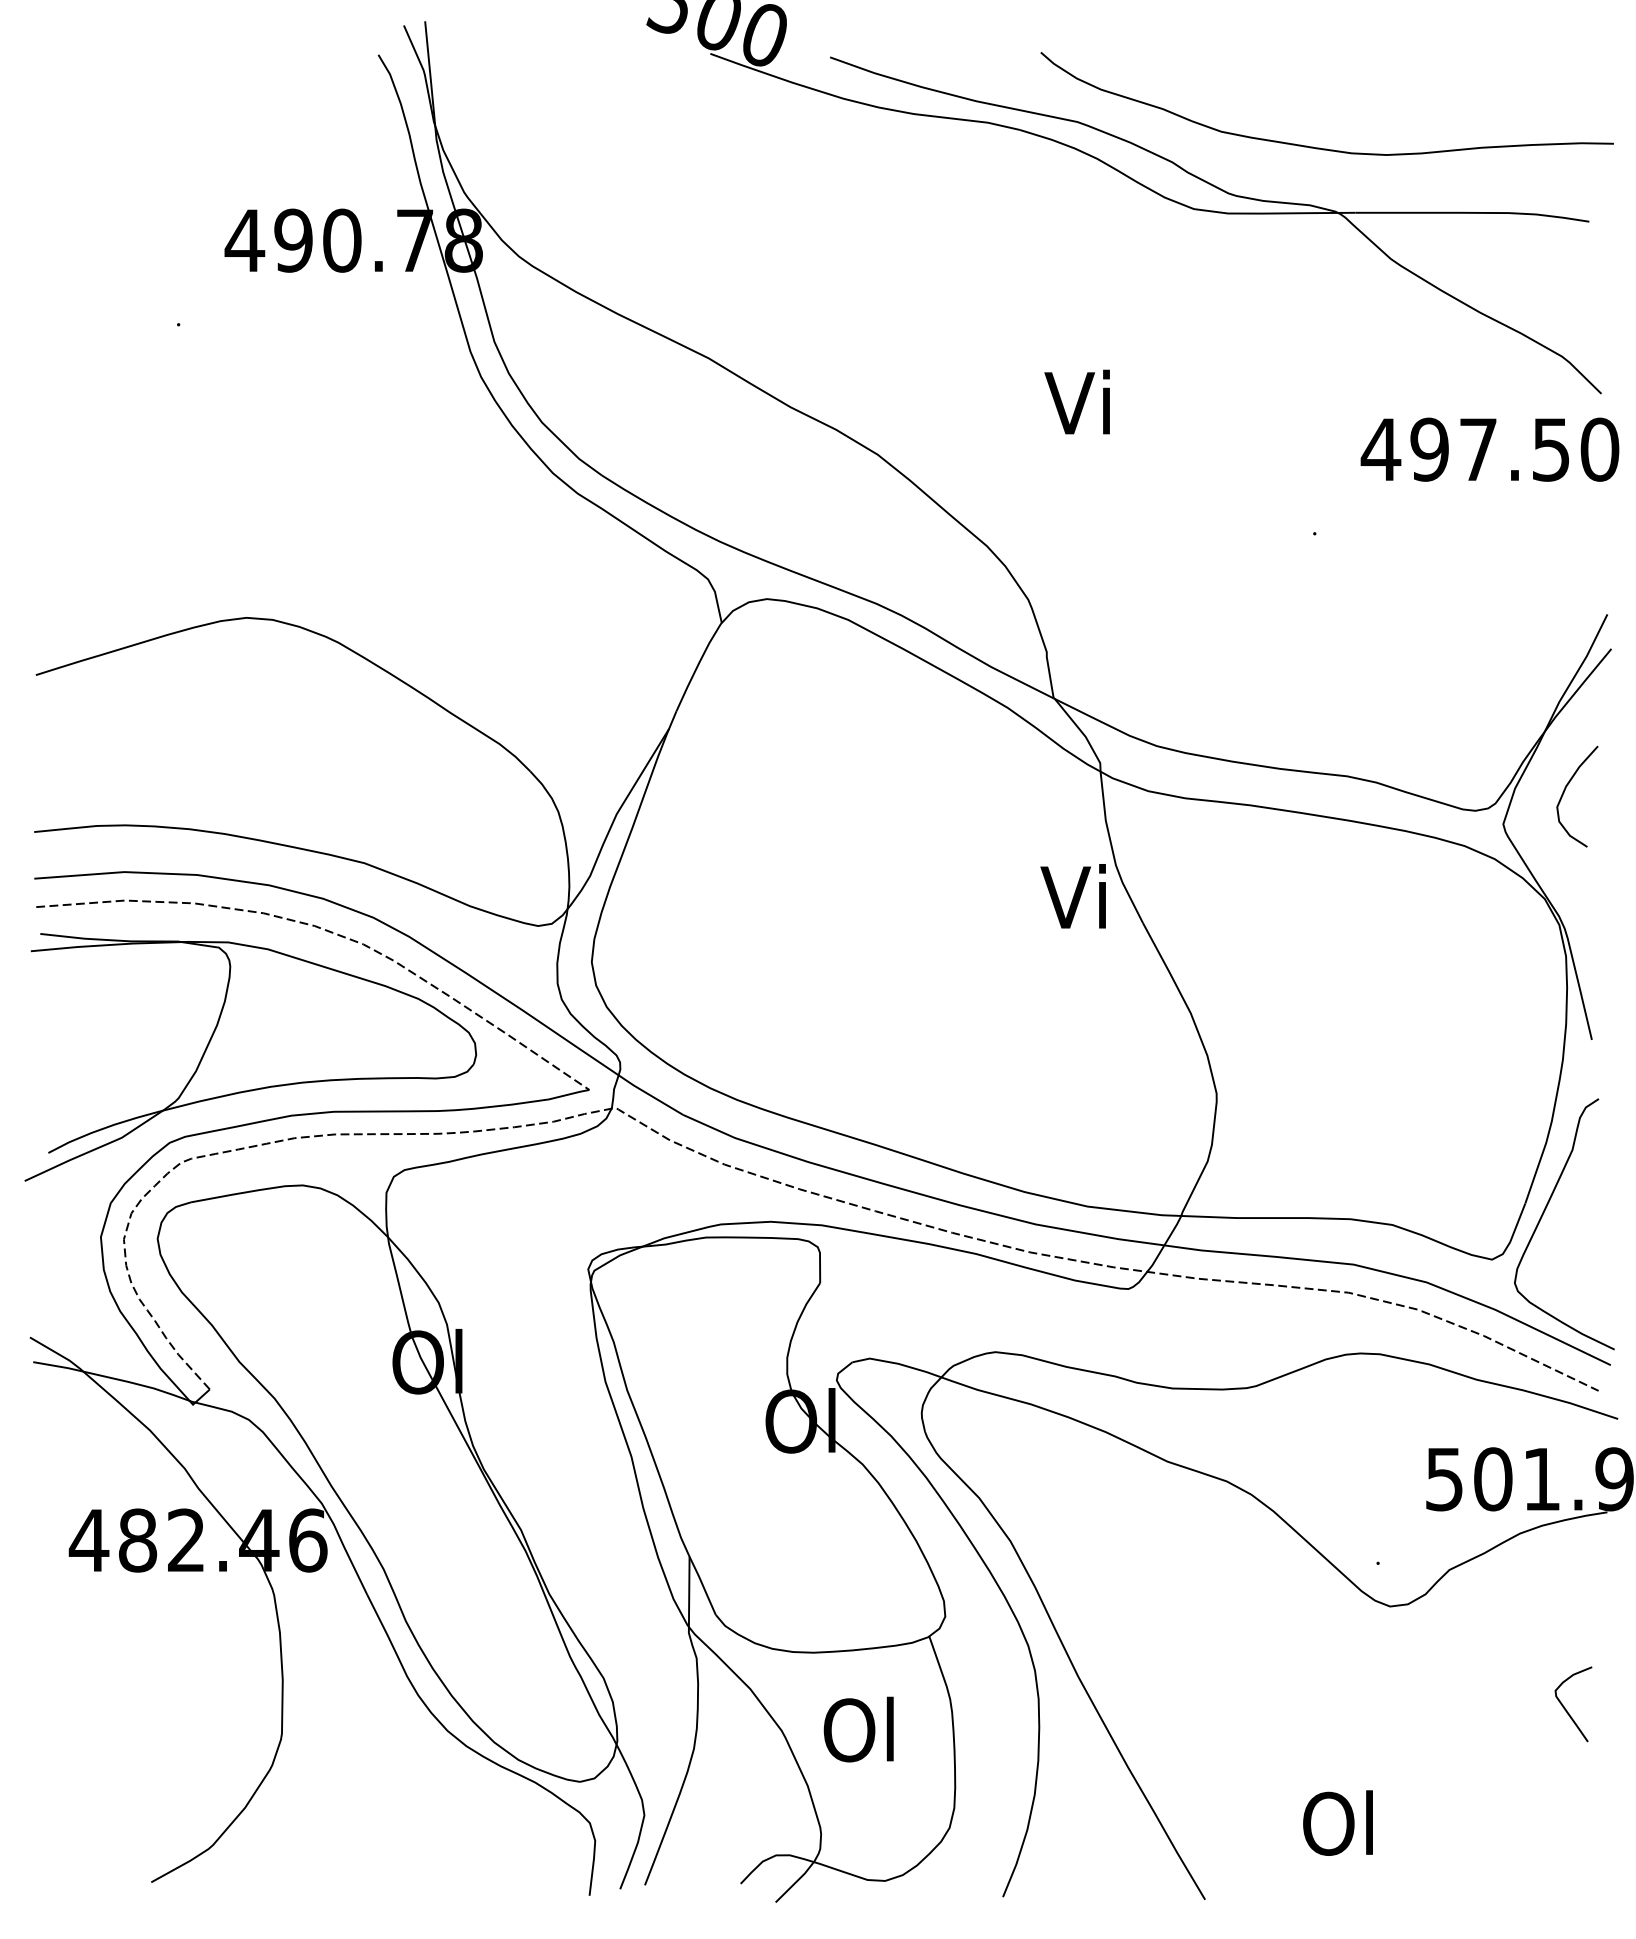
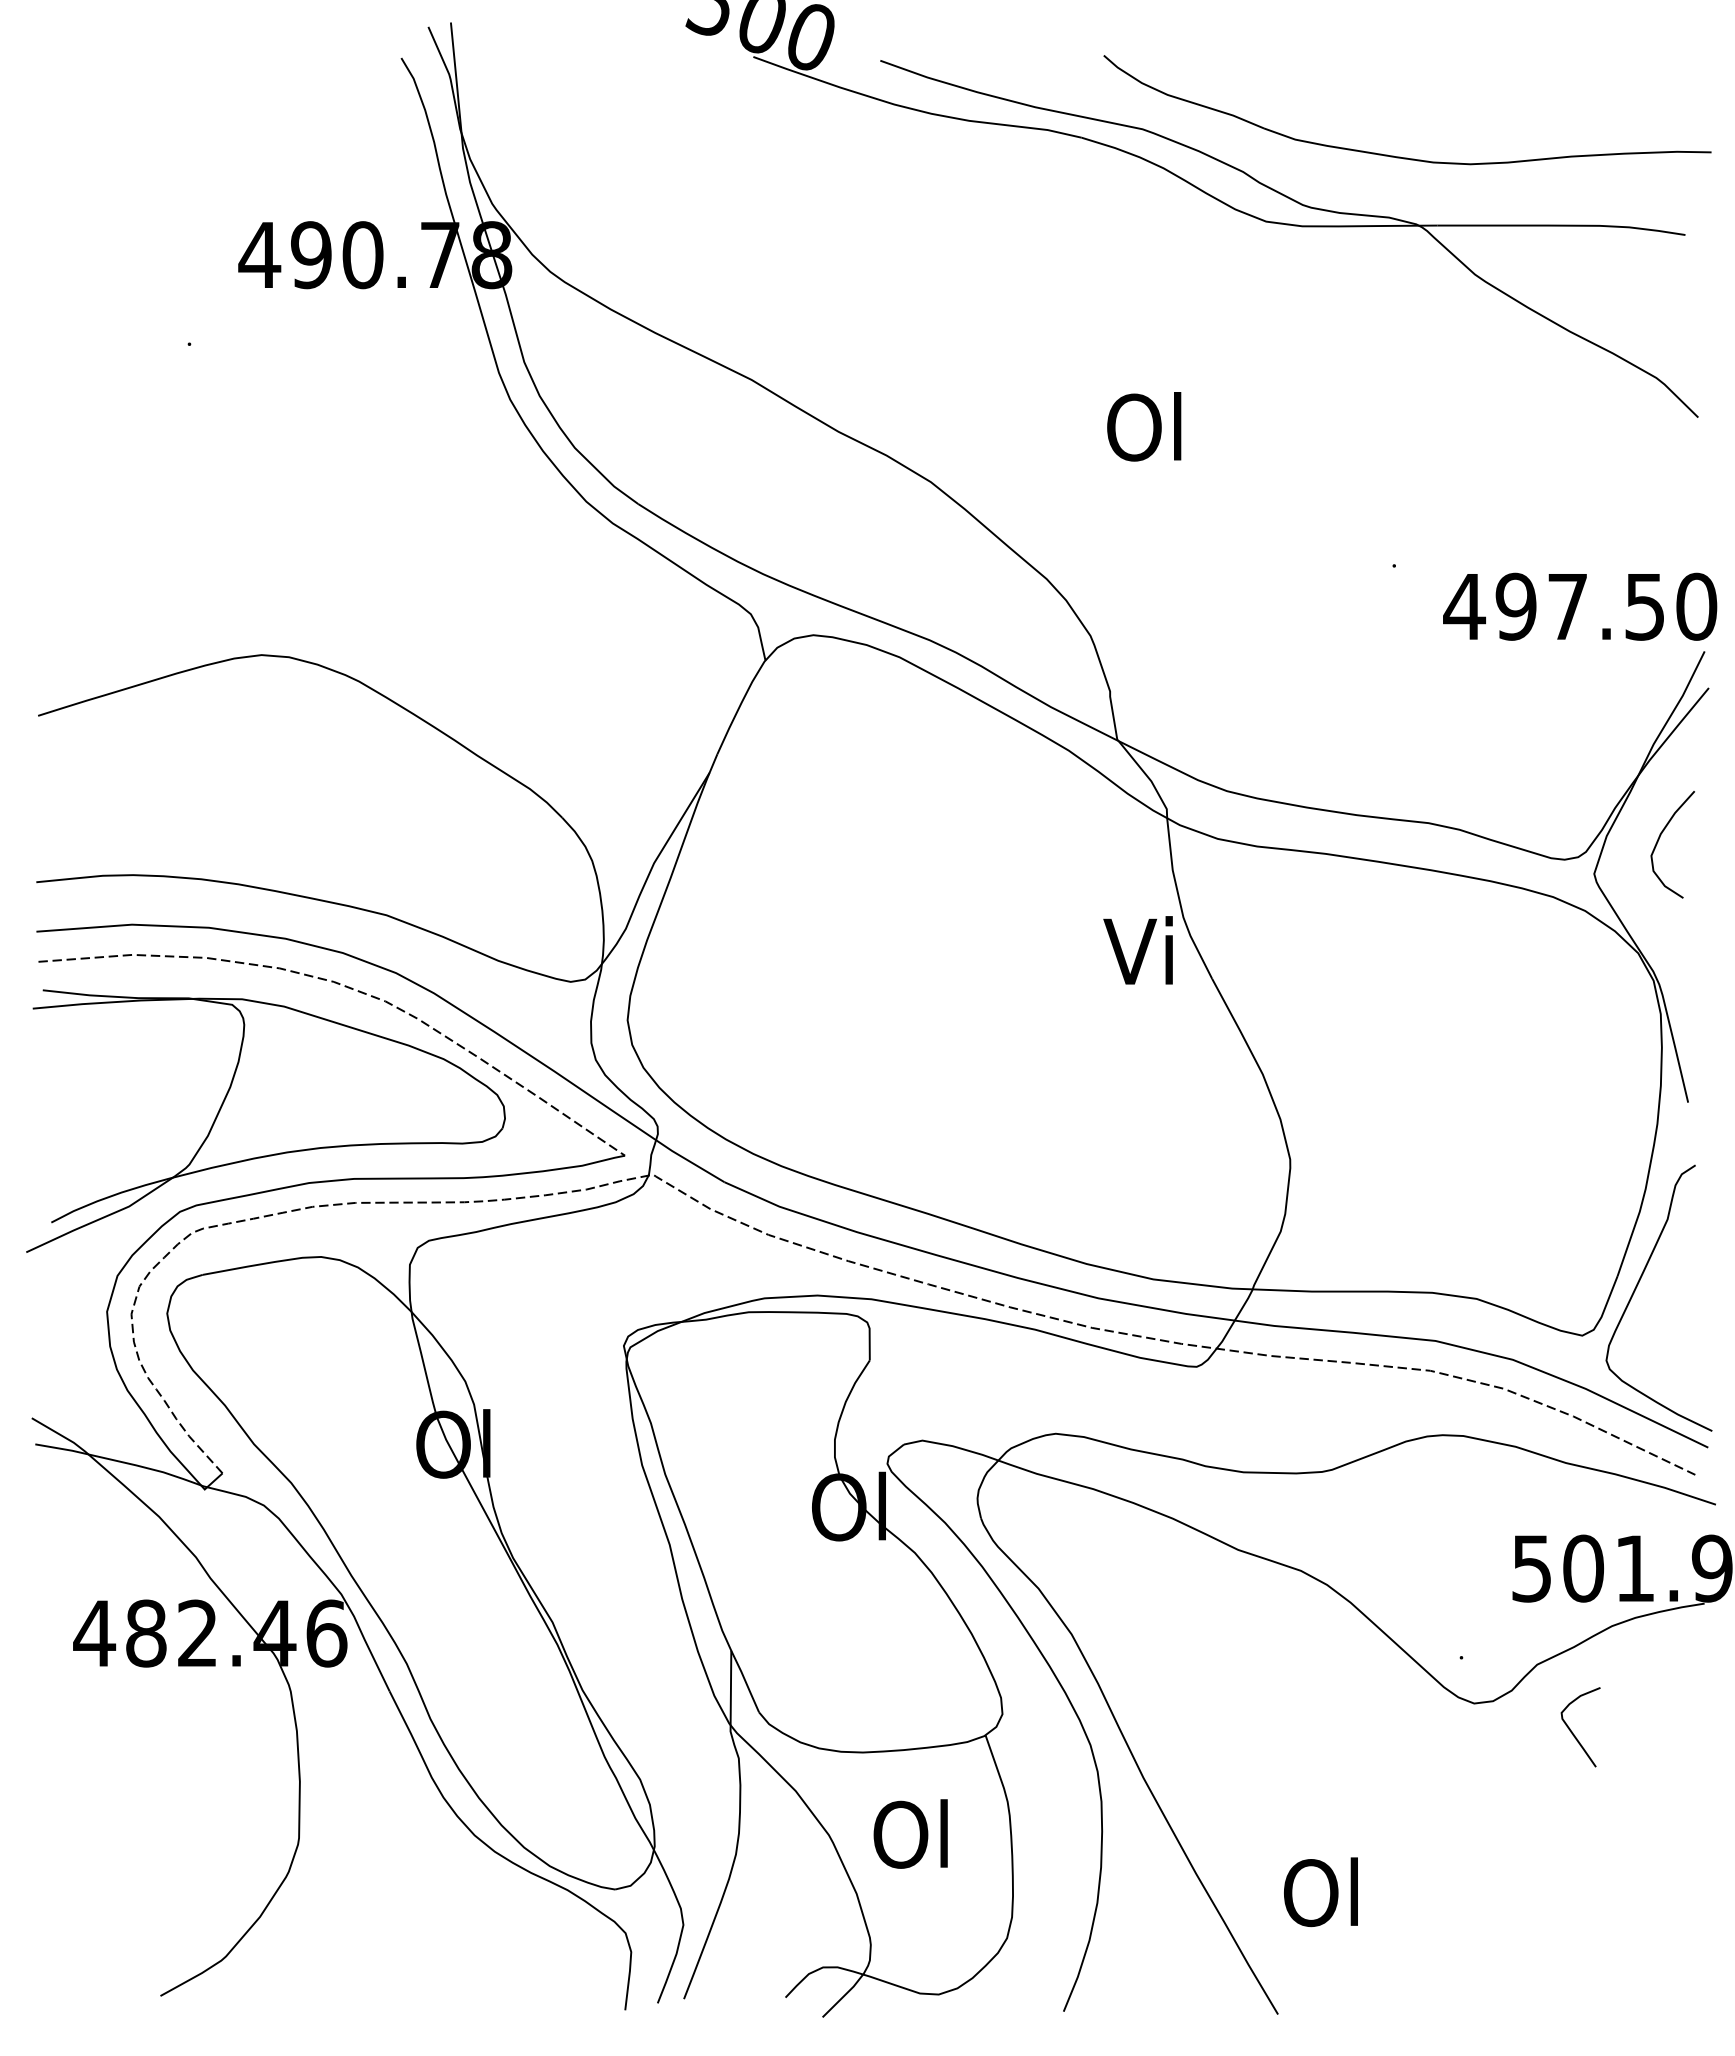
text: (1079, 402) -> (1144, 426), Vi -> Ol
text: (1490, 449) -> (1580, 606), moved
curve: (1565, 1708) -> (1572, 1731), moved
text: (1337, 1823) -> (1320, 1892), moved

